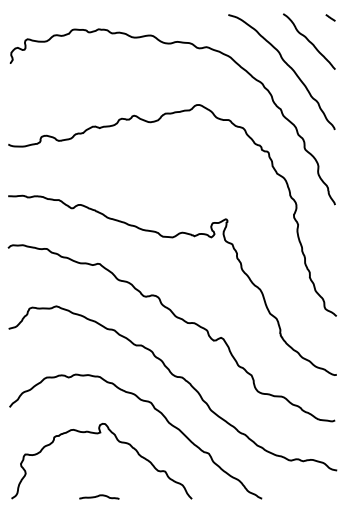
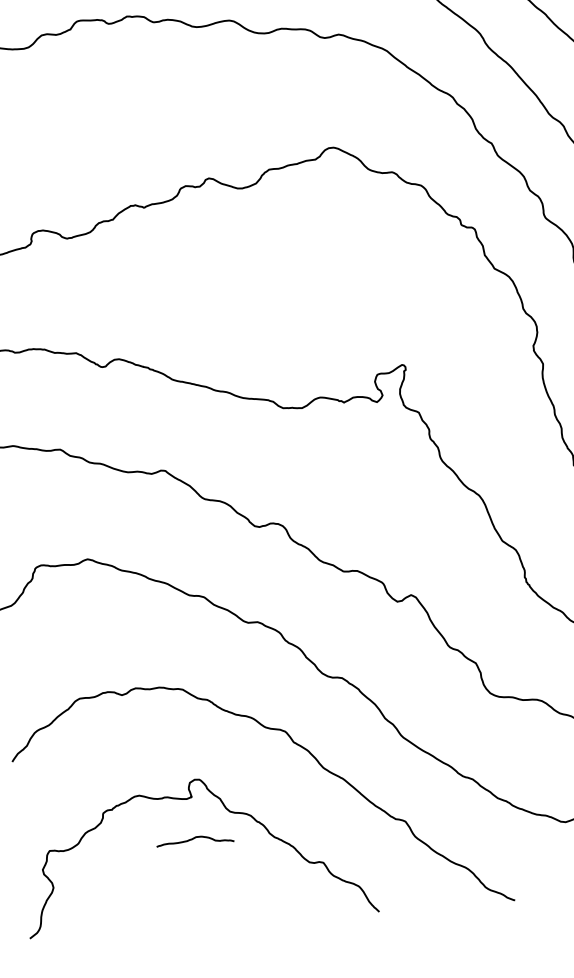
curve: (99, 496) -> (195, 839), moved

